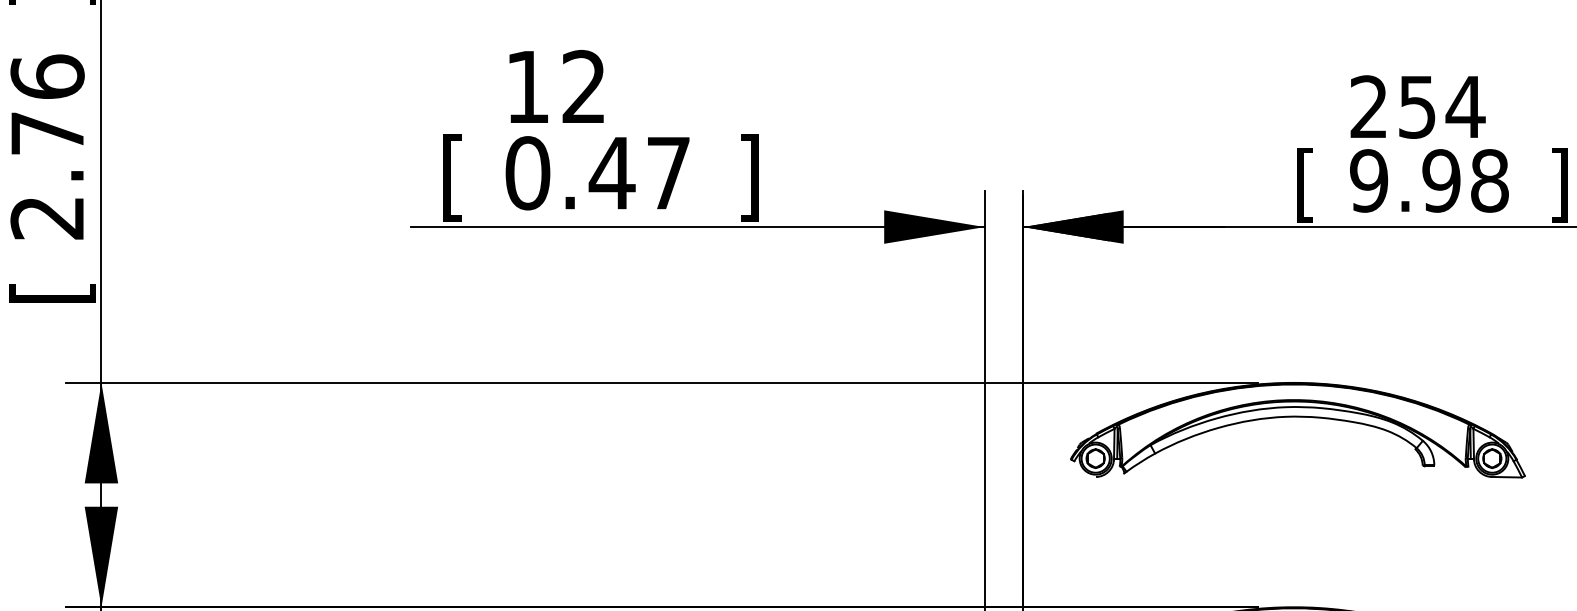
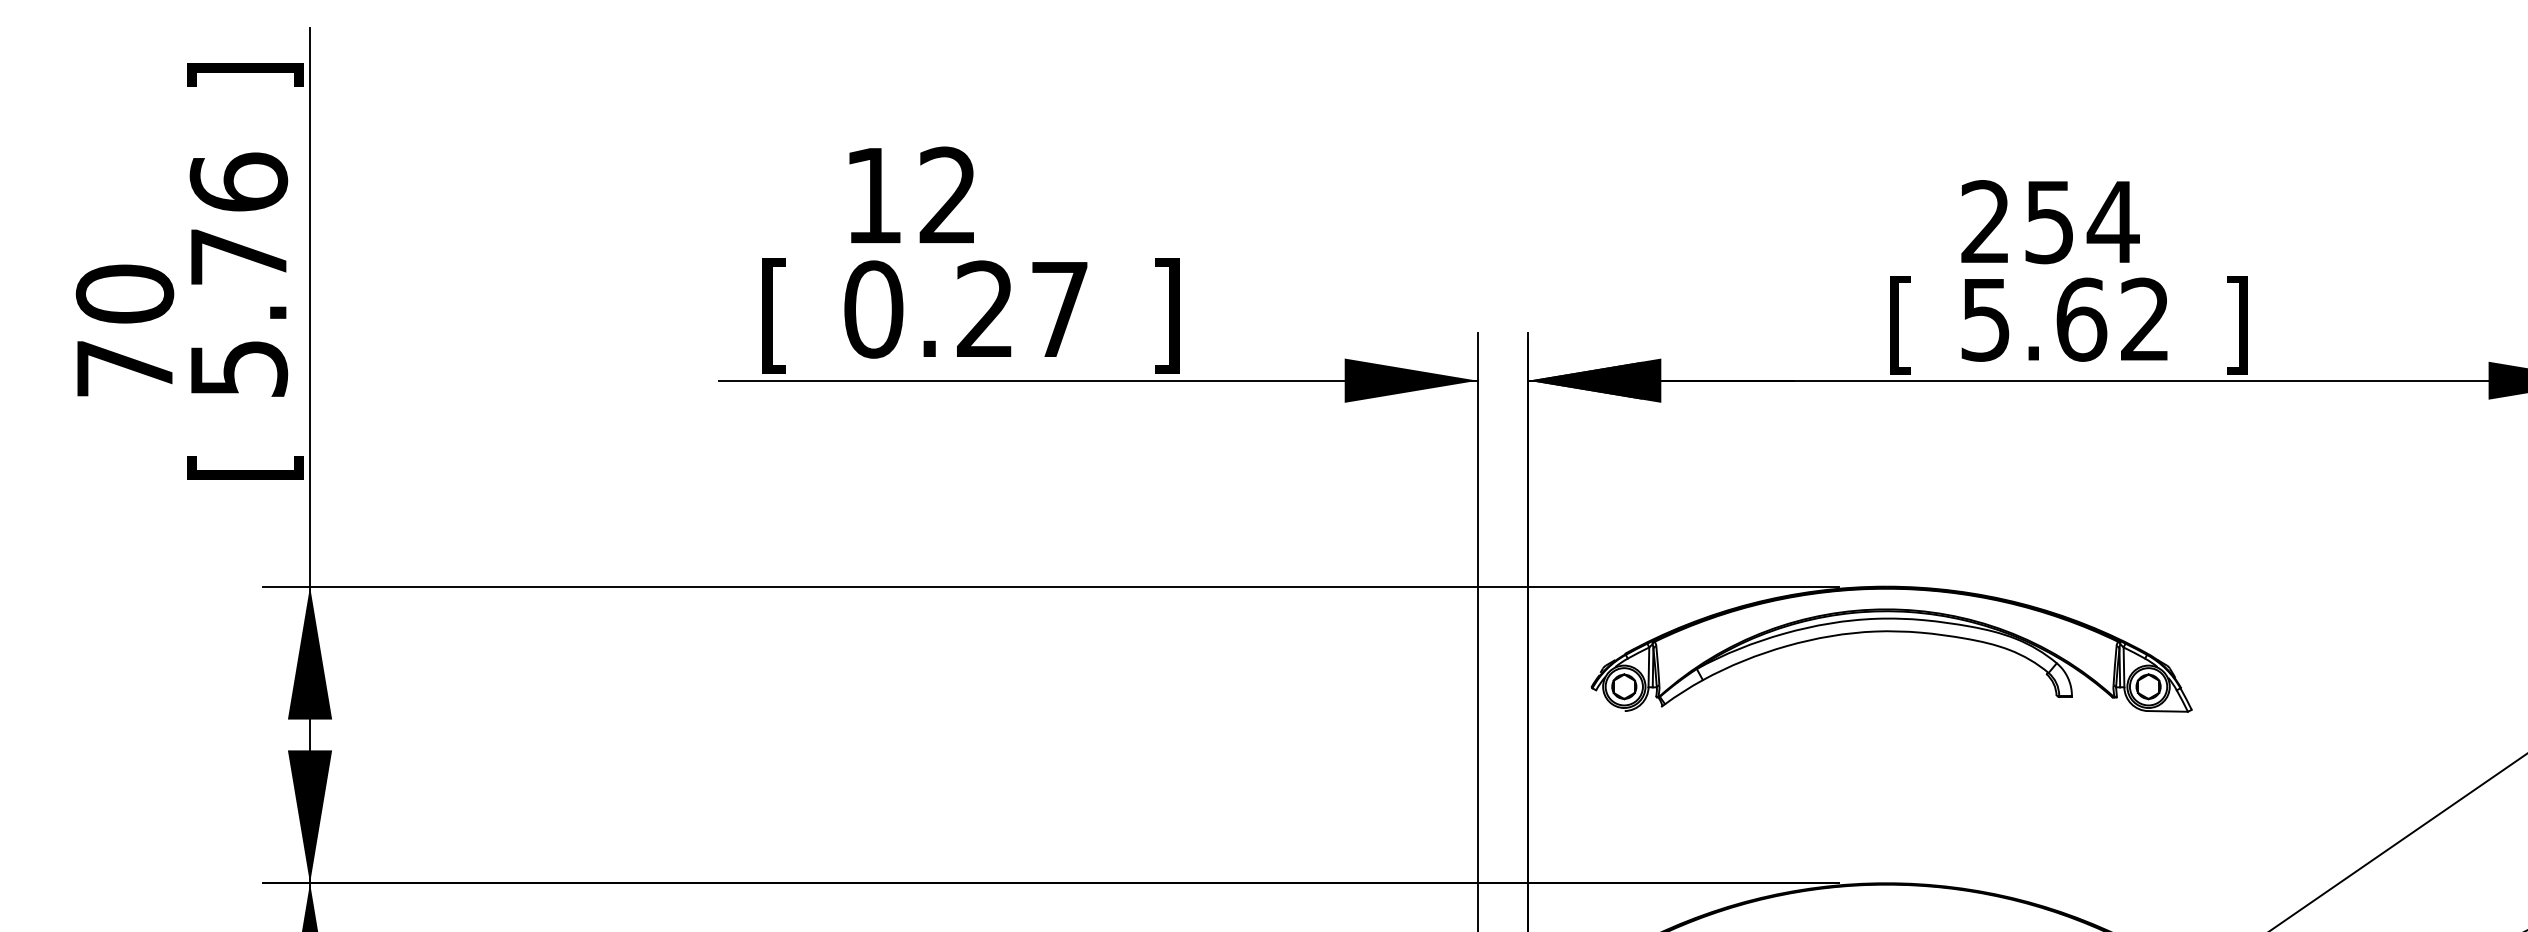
text: (612, 172) -> (985, 308), 0.47 -> 0.27
text: (1429, 180) -> (2065, 319), 9.98 -> 5.62
text: (47, 218) -> (238, 369), 2.76 -> 5.76

